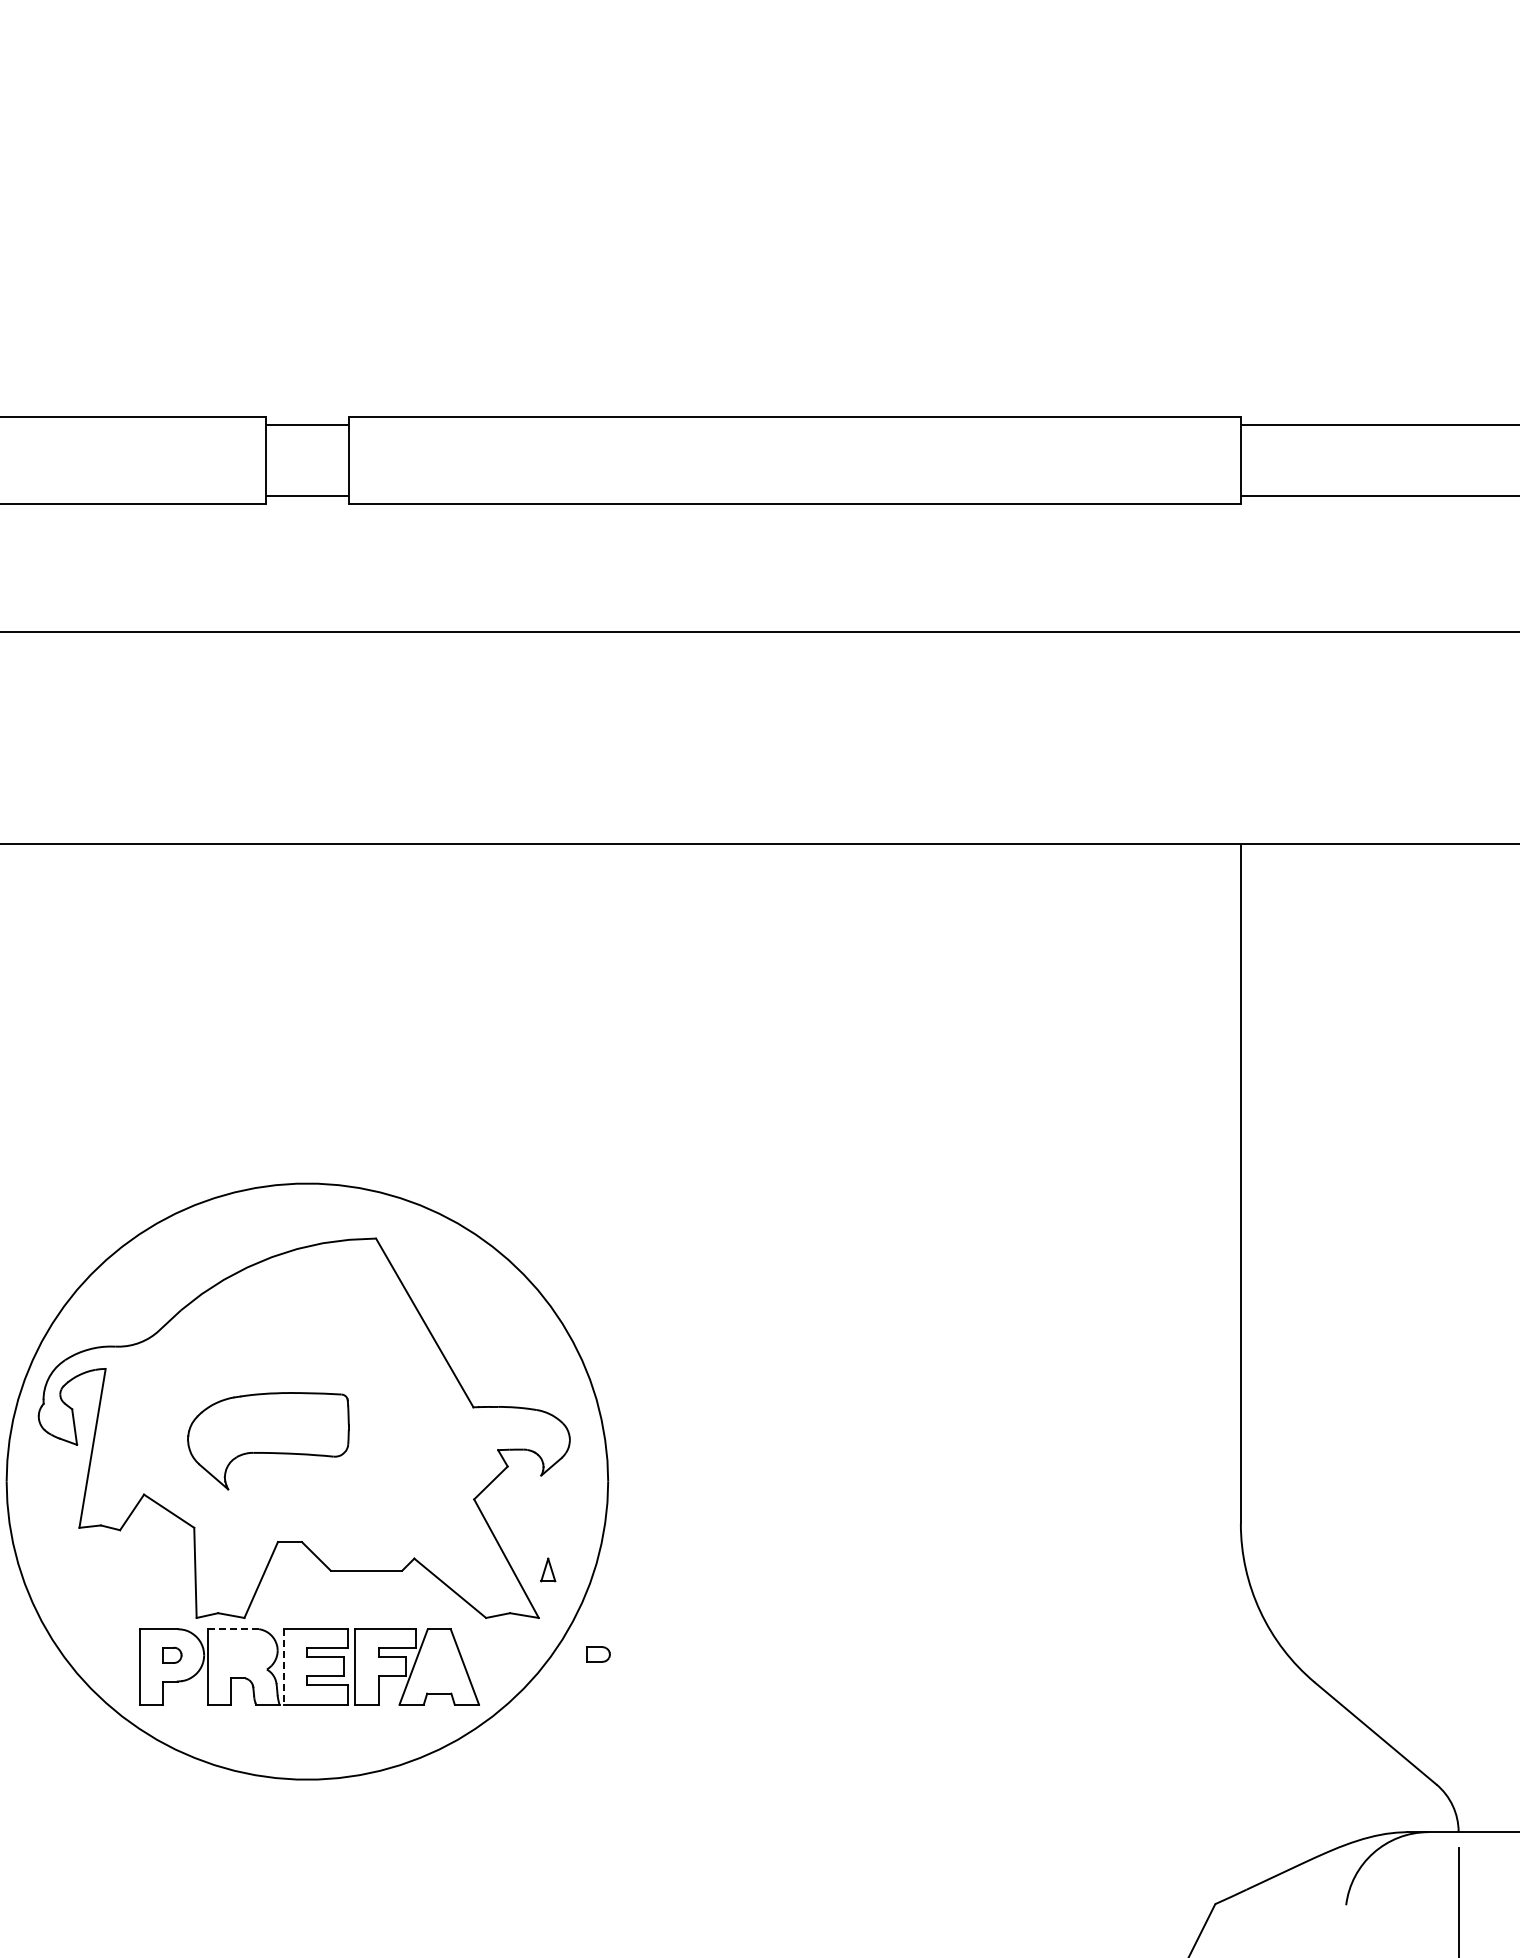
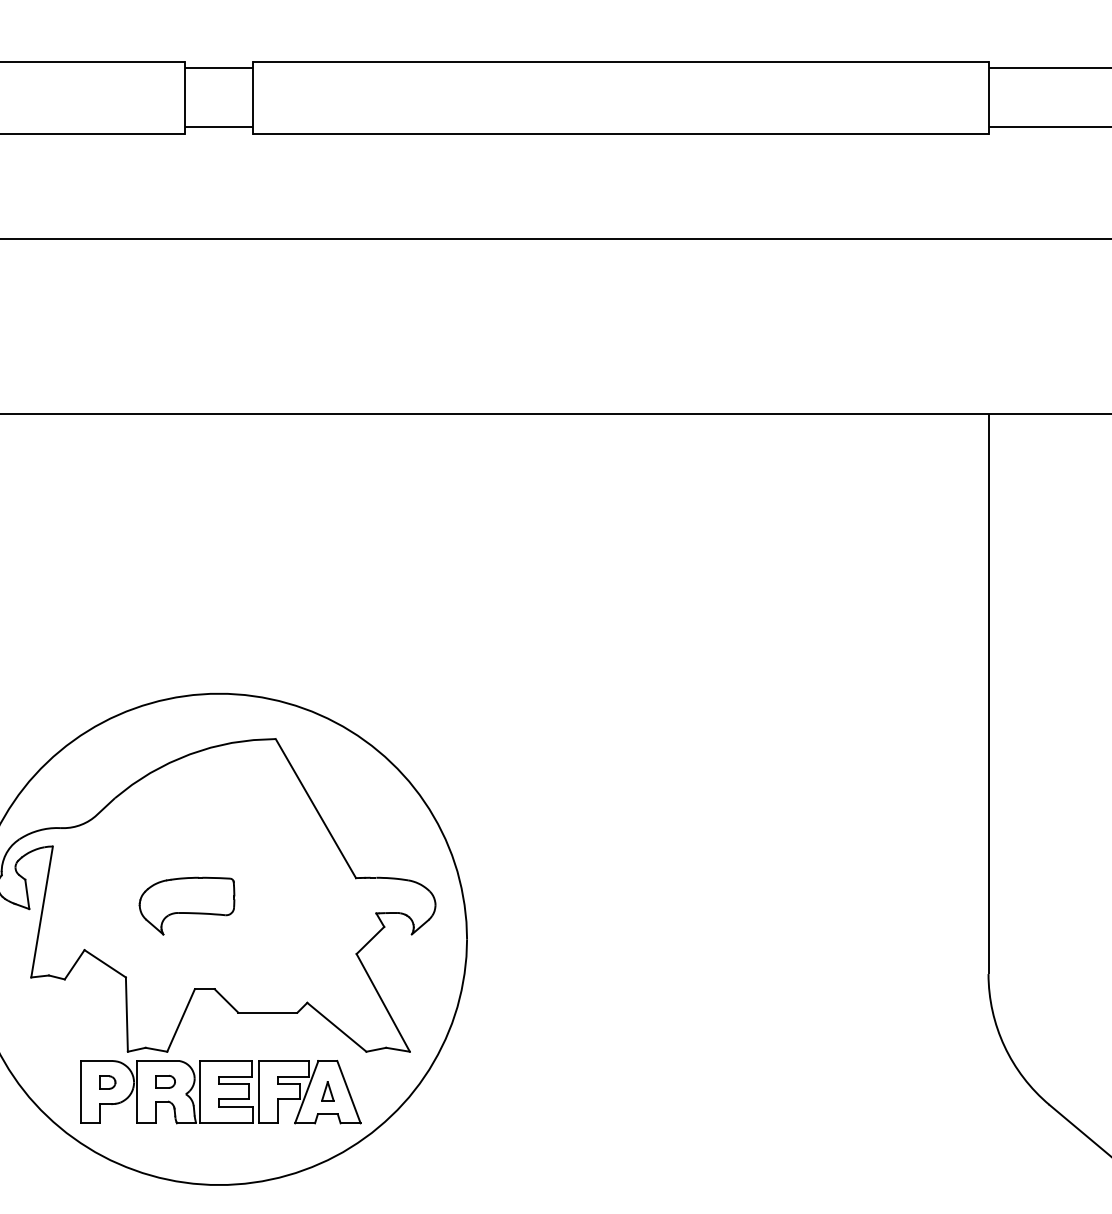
part: (268, 1441) -> (187, 906), size x0.71
part: (548, 1569) -> (328, 1090), moved
line: (233, 1629) -> (158, 1061), dashed -> solid
part: (598, 1654) -> (165, 1081), moved
line: (283, 1666) -> (199, 1091), dashed -> solid

